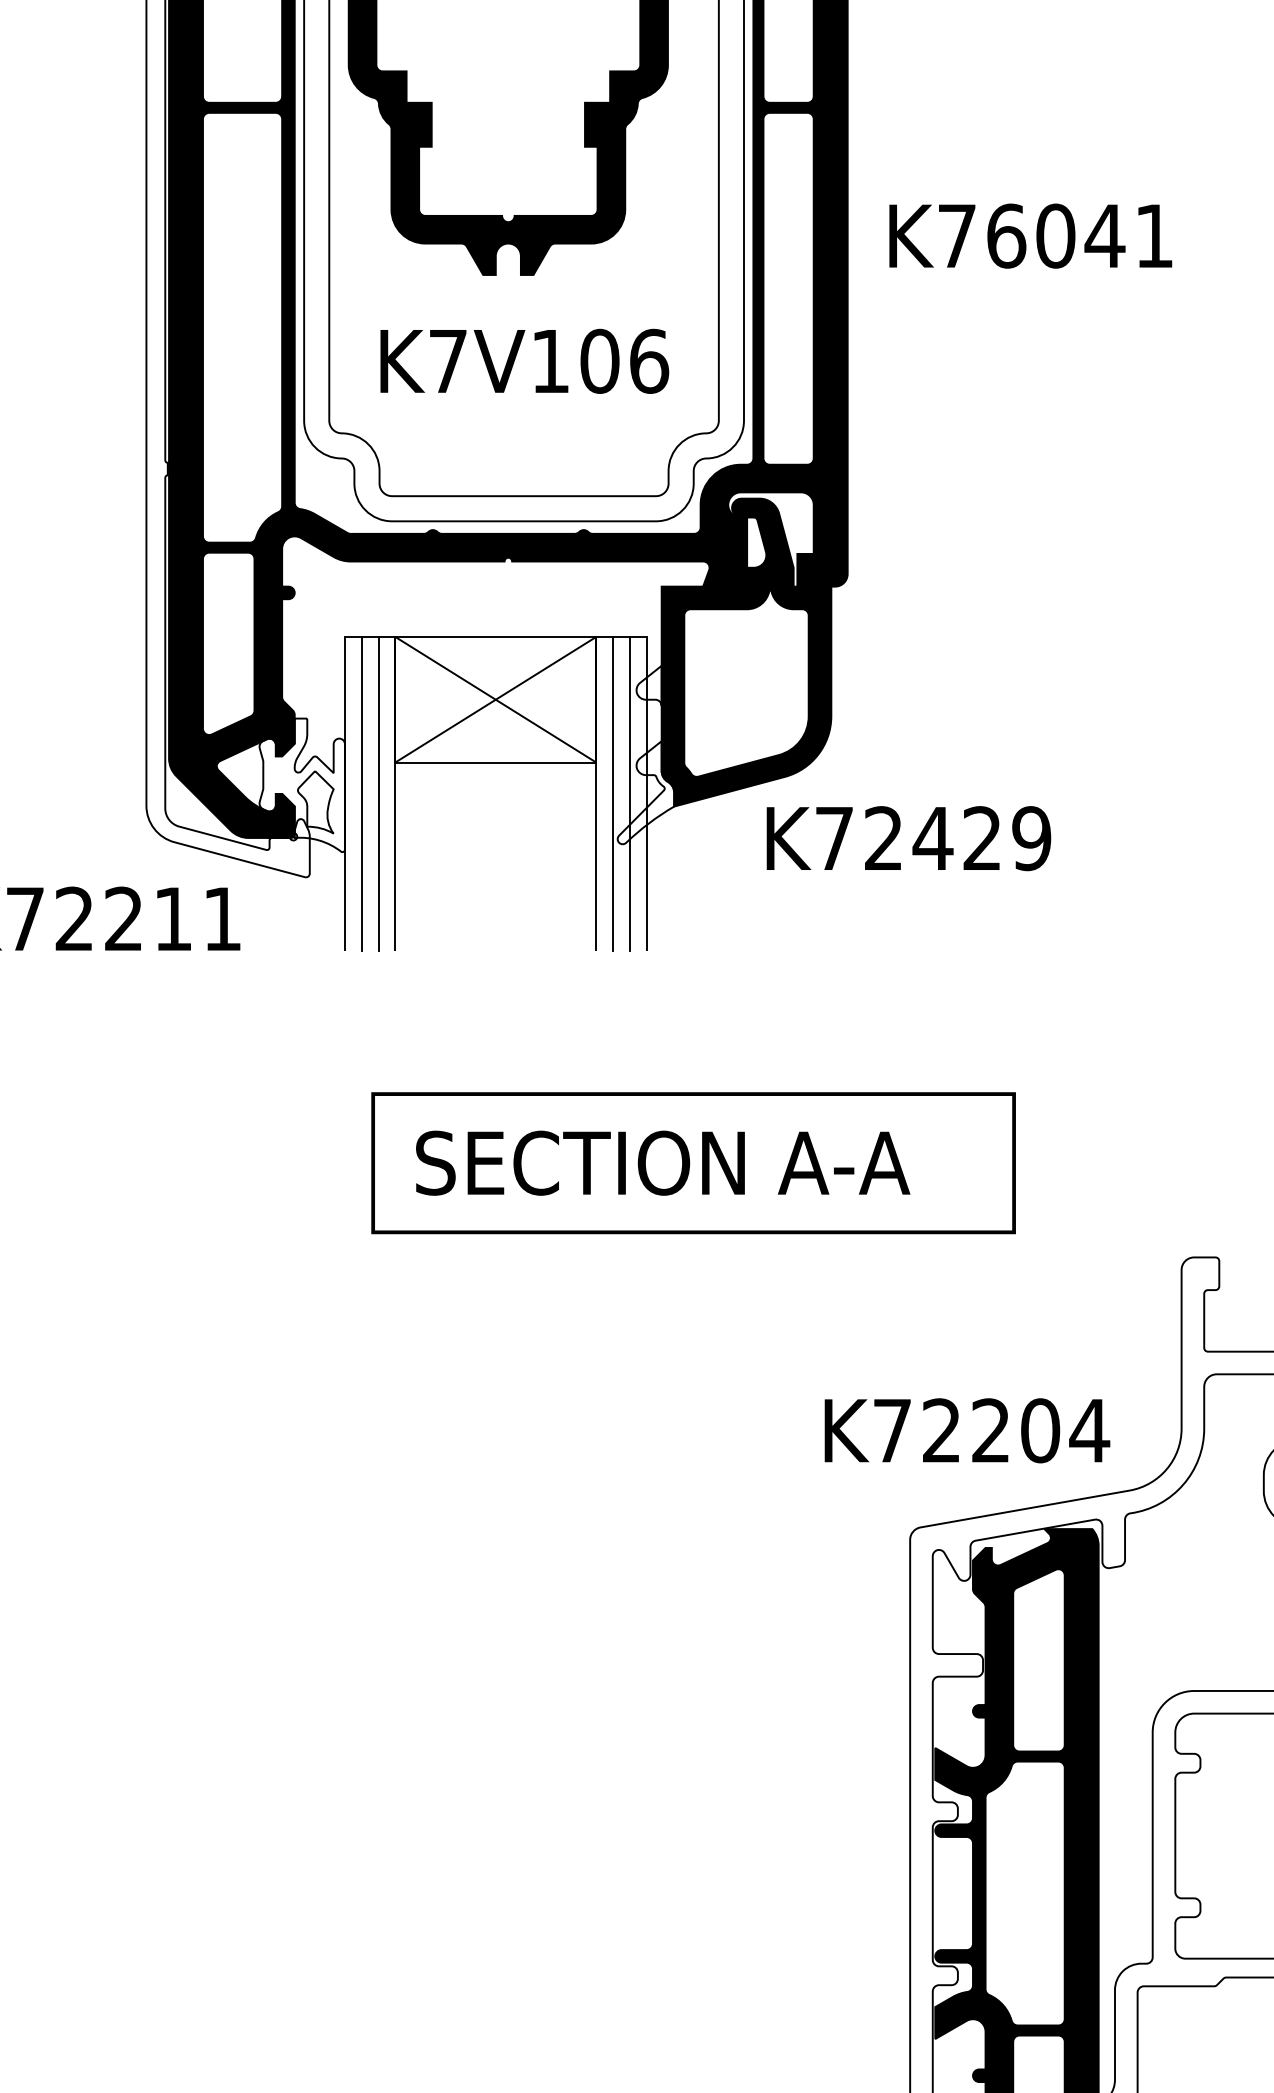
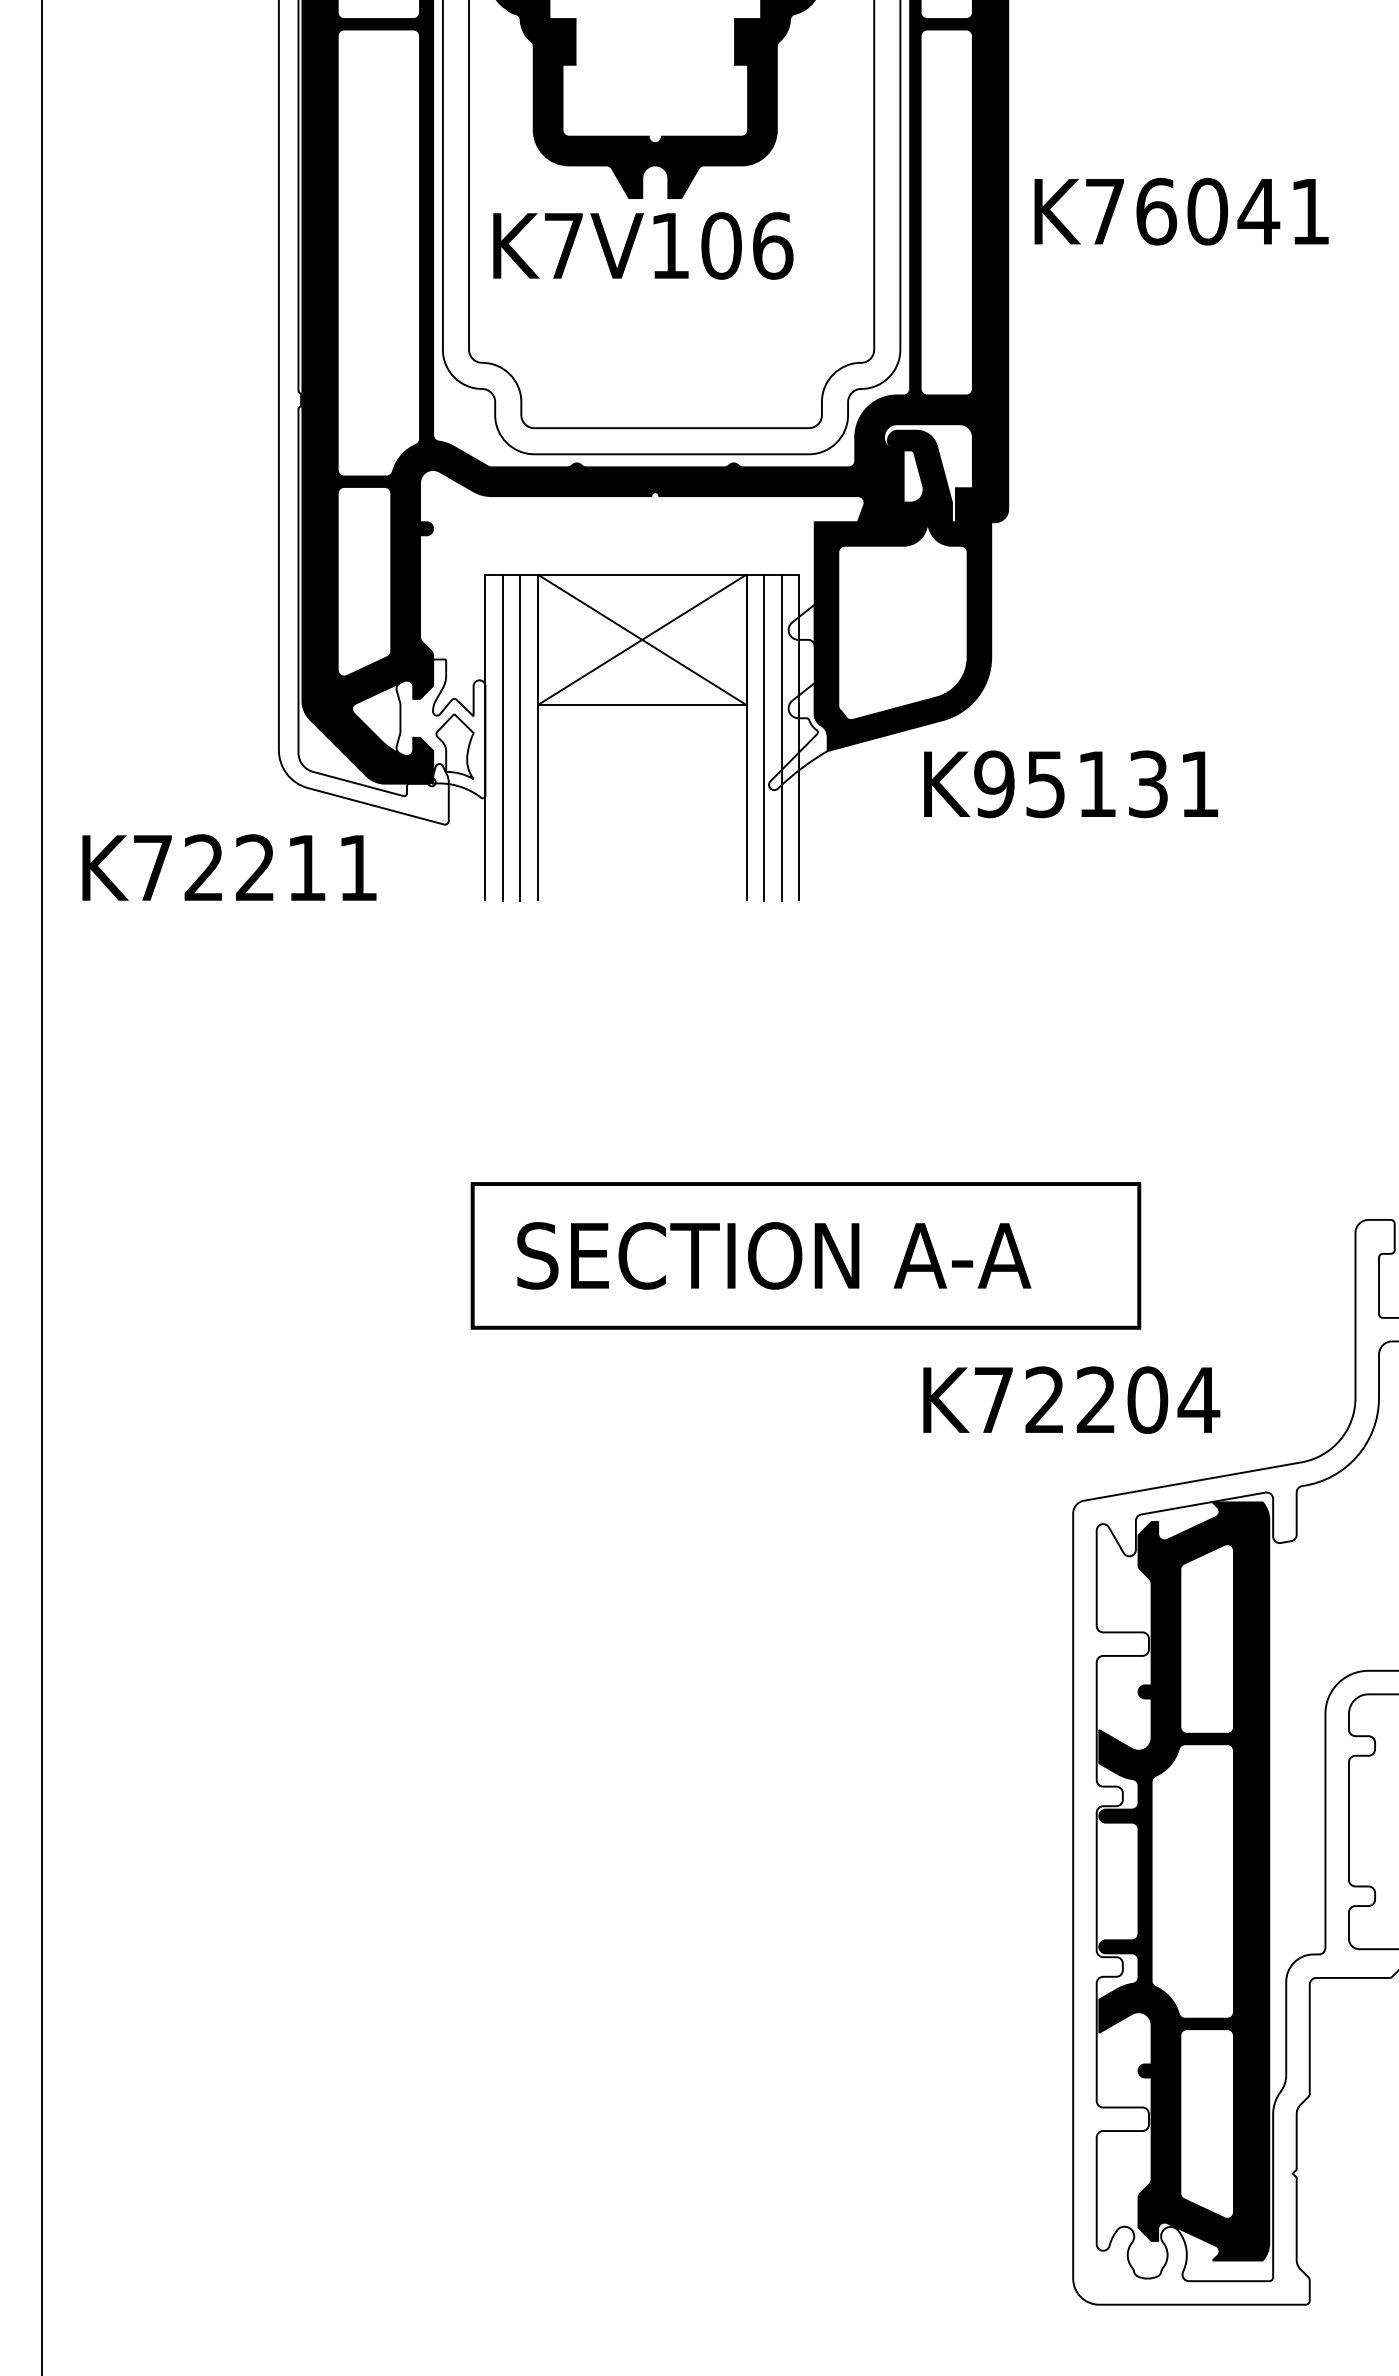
text: (1030, 235) -> (1181, 211), moved
text: (524, 360) -> (643, 245), moved
text: (932, 838) -> (1096, 784), K72429 -> K95131
text: (693, 1162) -> (805, 1255), moved
text: (967, 1430) -> (1071, 1399), moved

